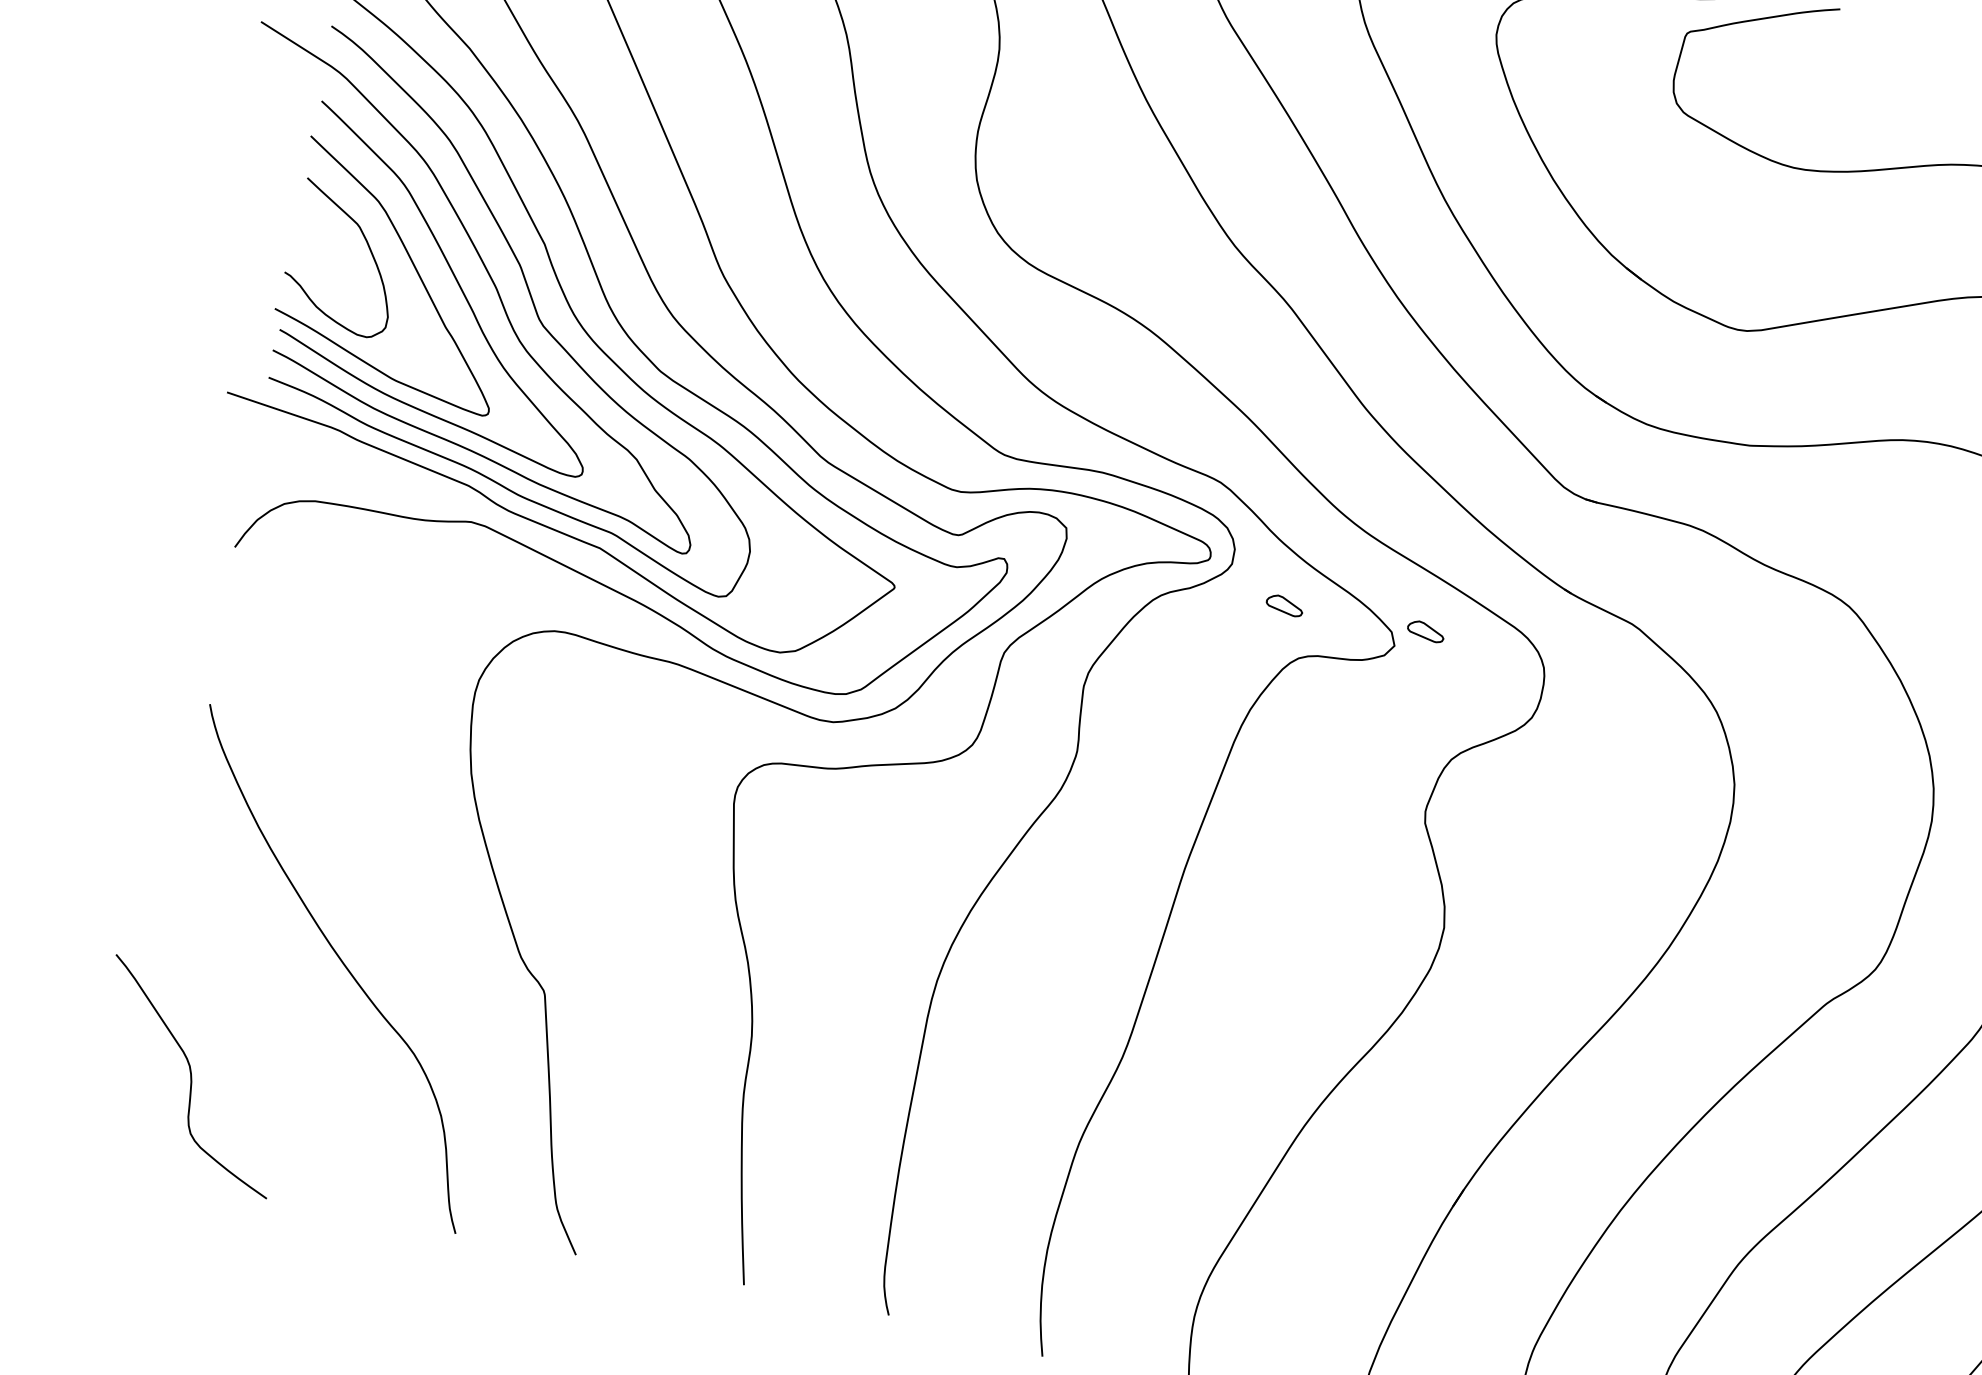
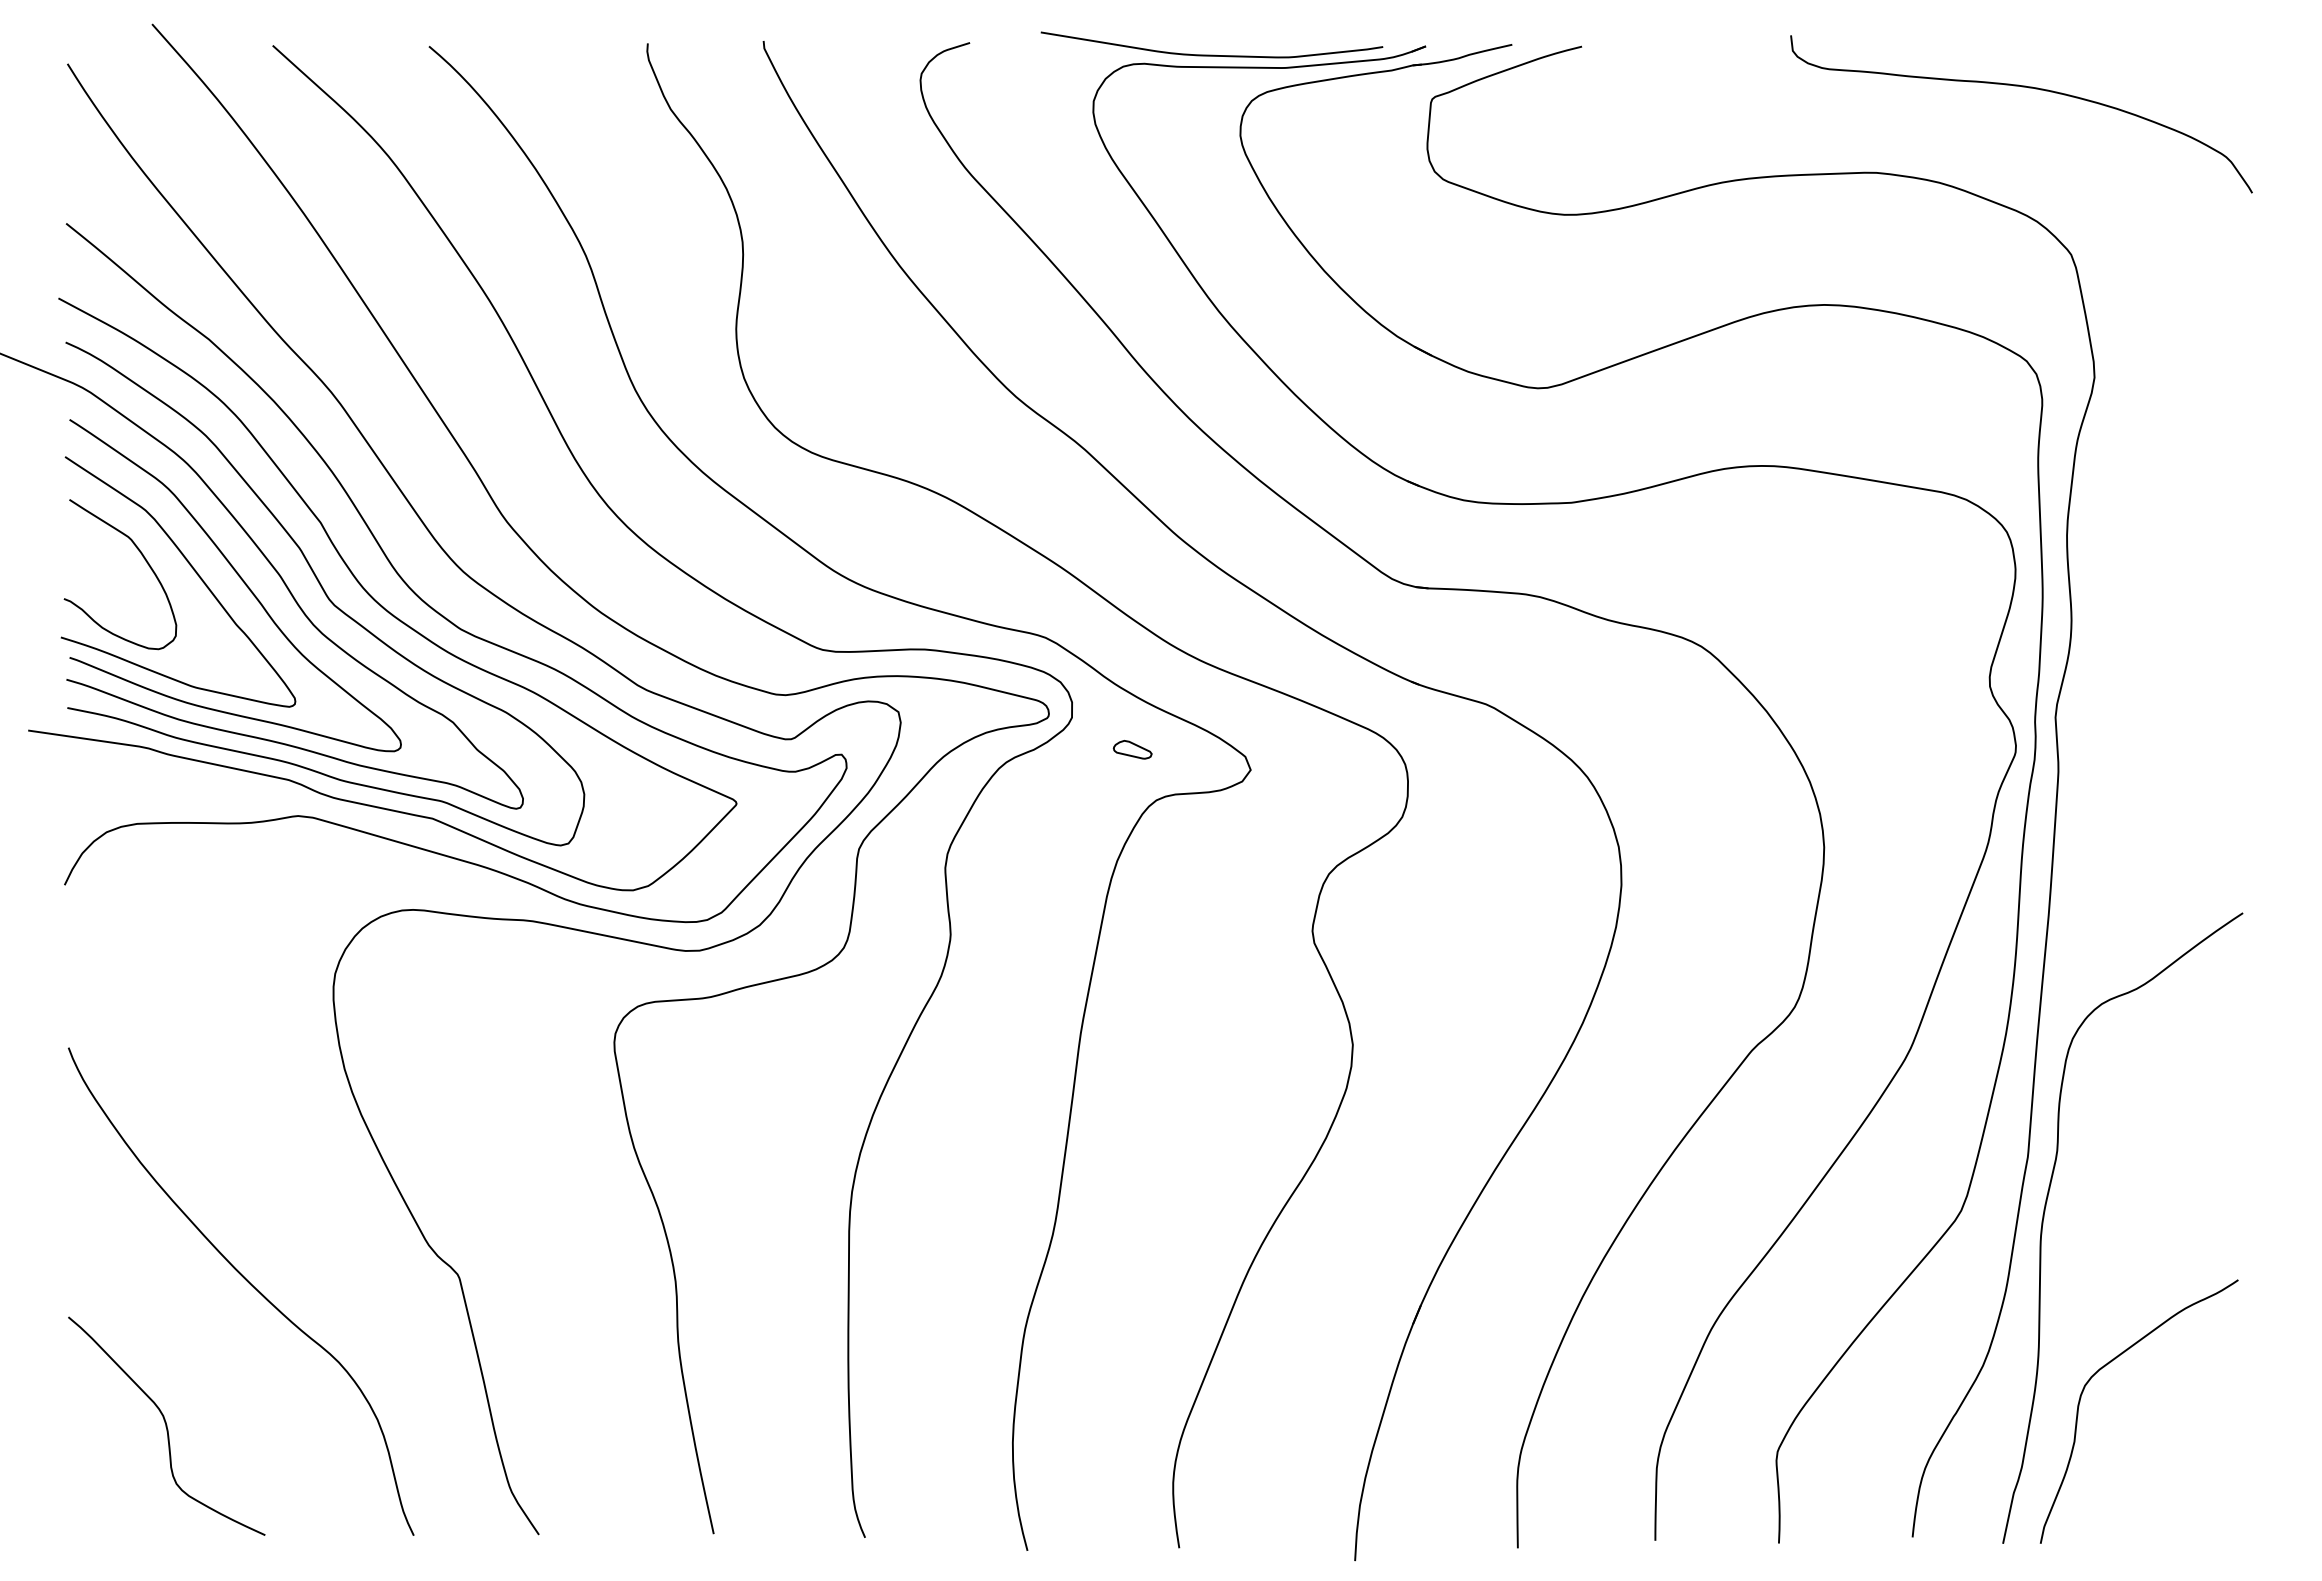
part: (1425, 631) -> (1279, 749), removed
curve: (191, 1075) -> (166, 1425), moved

